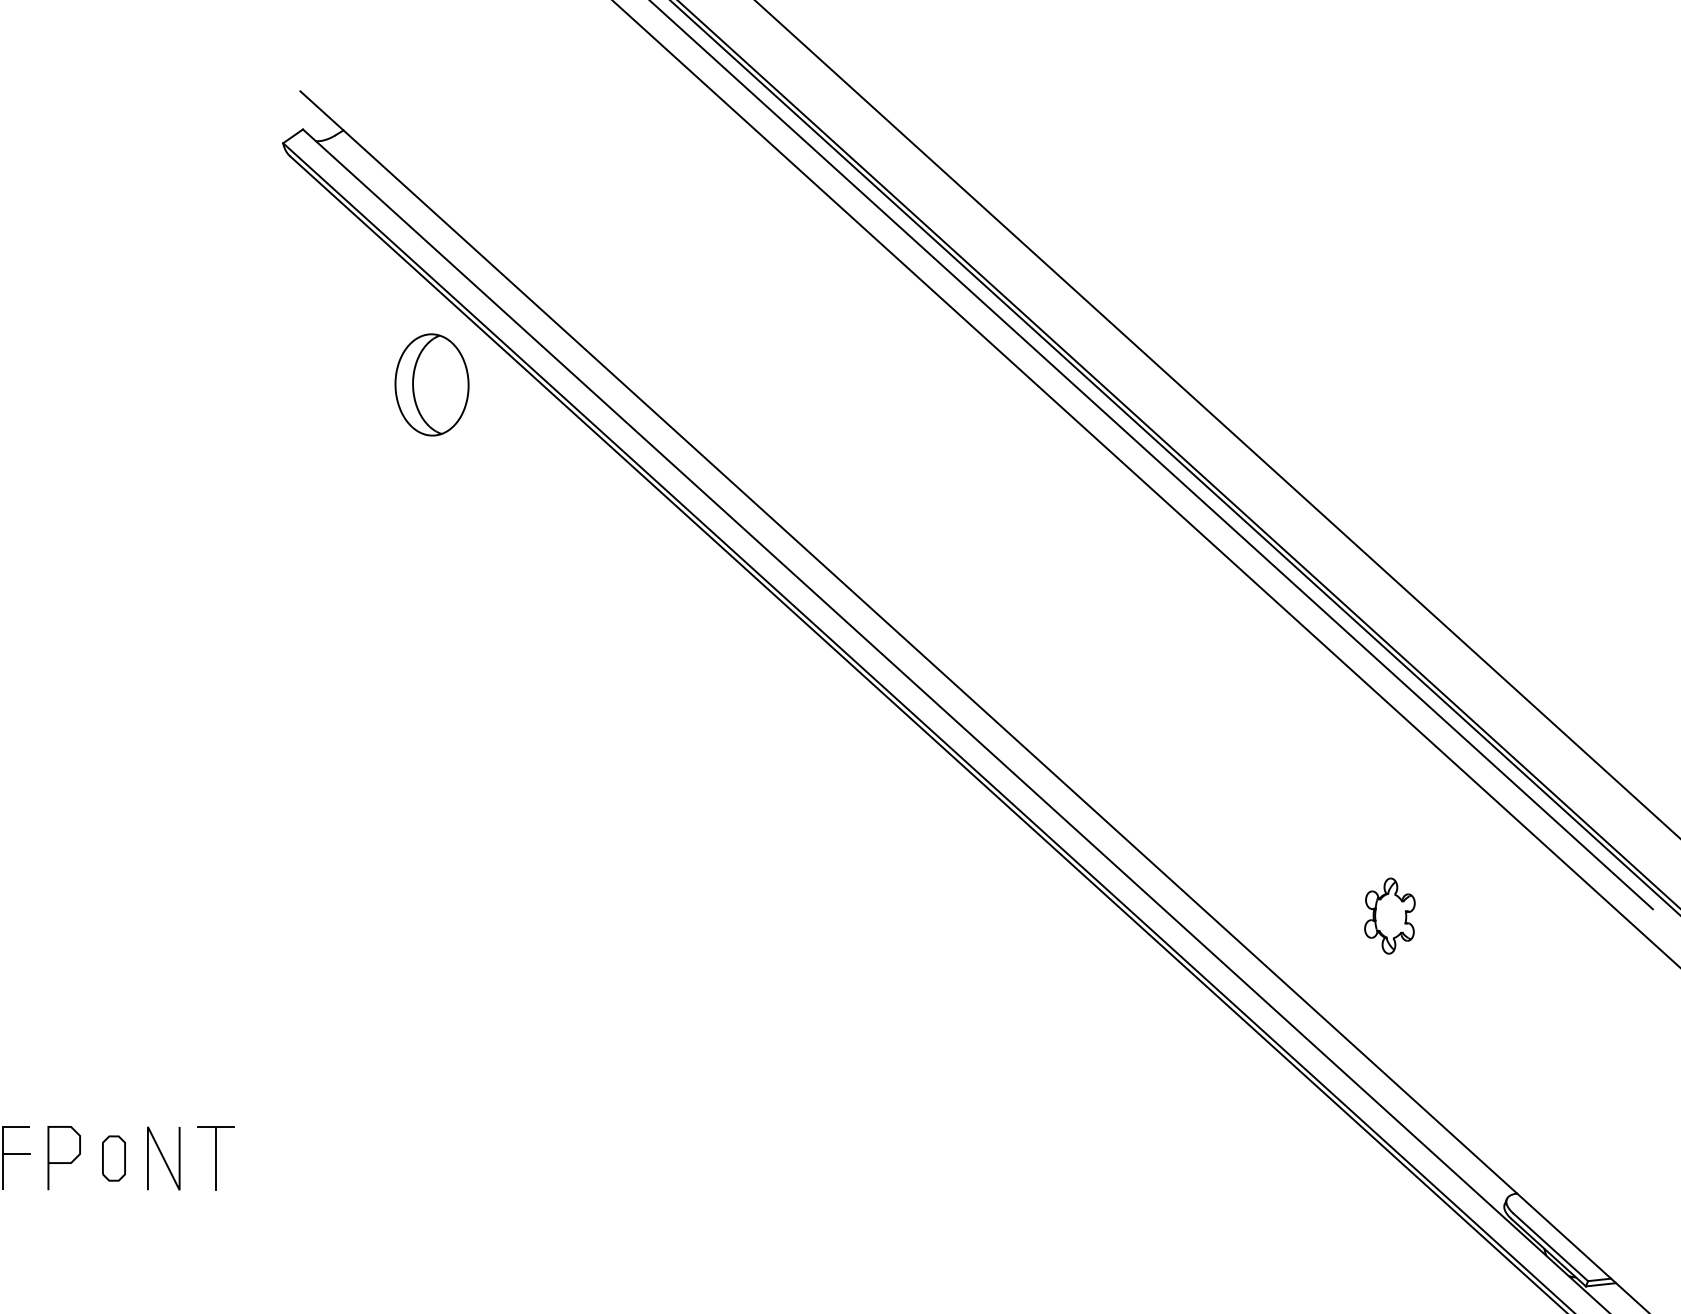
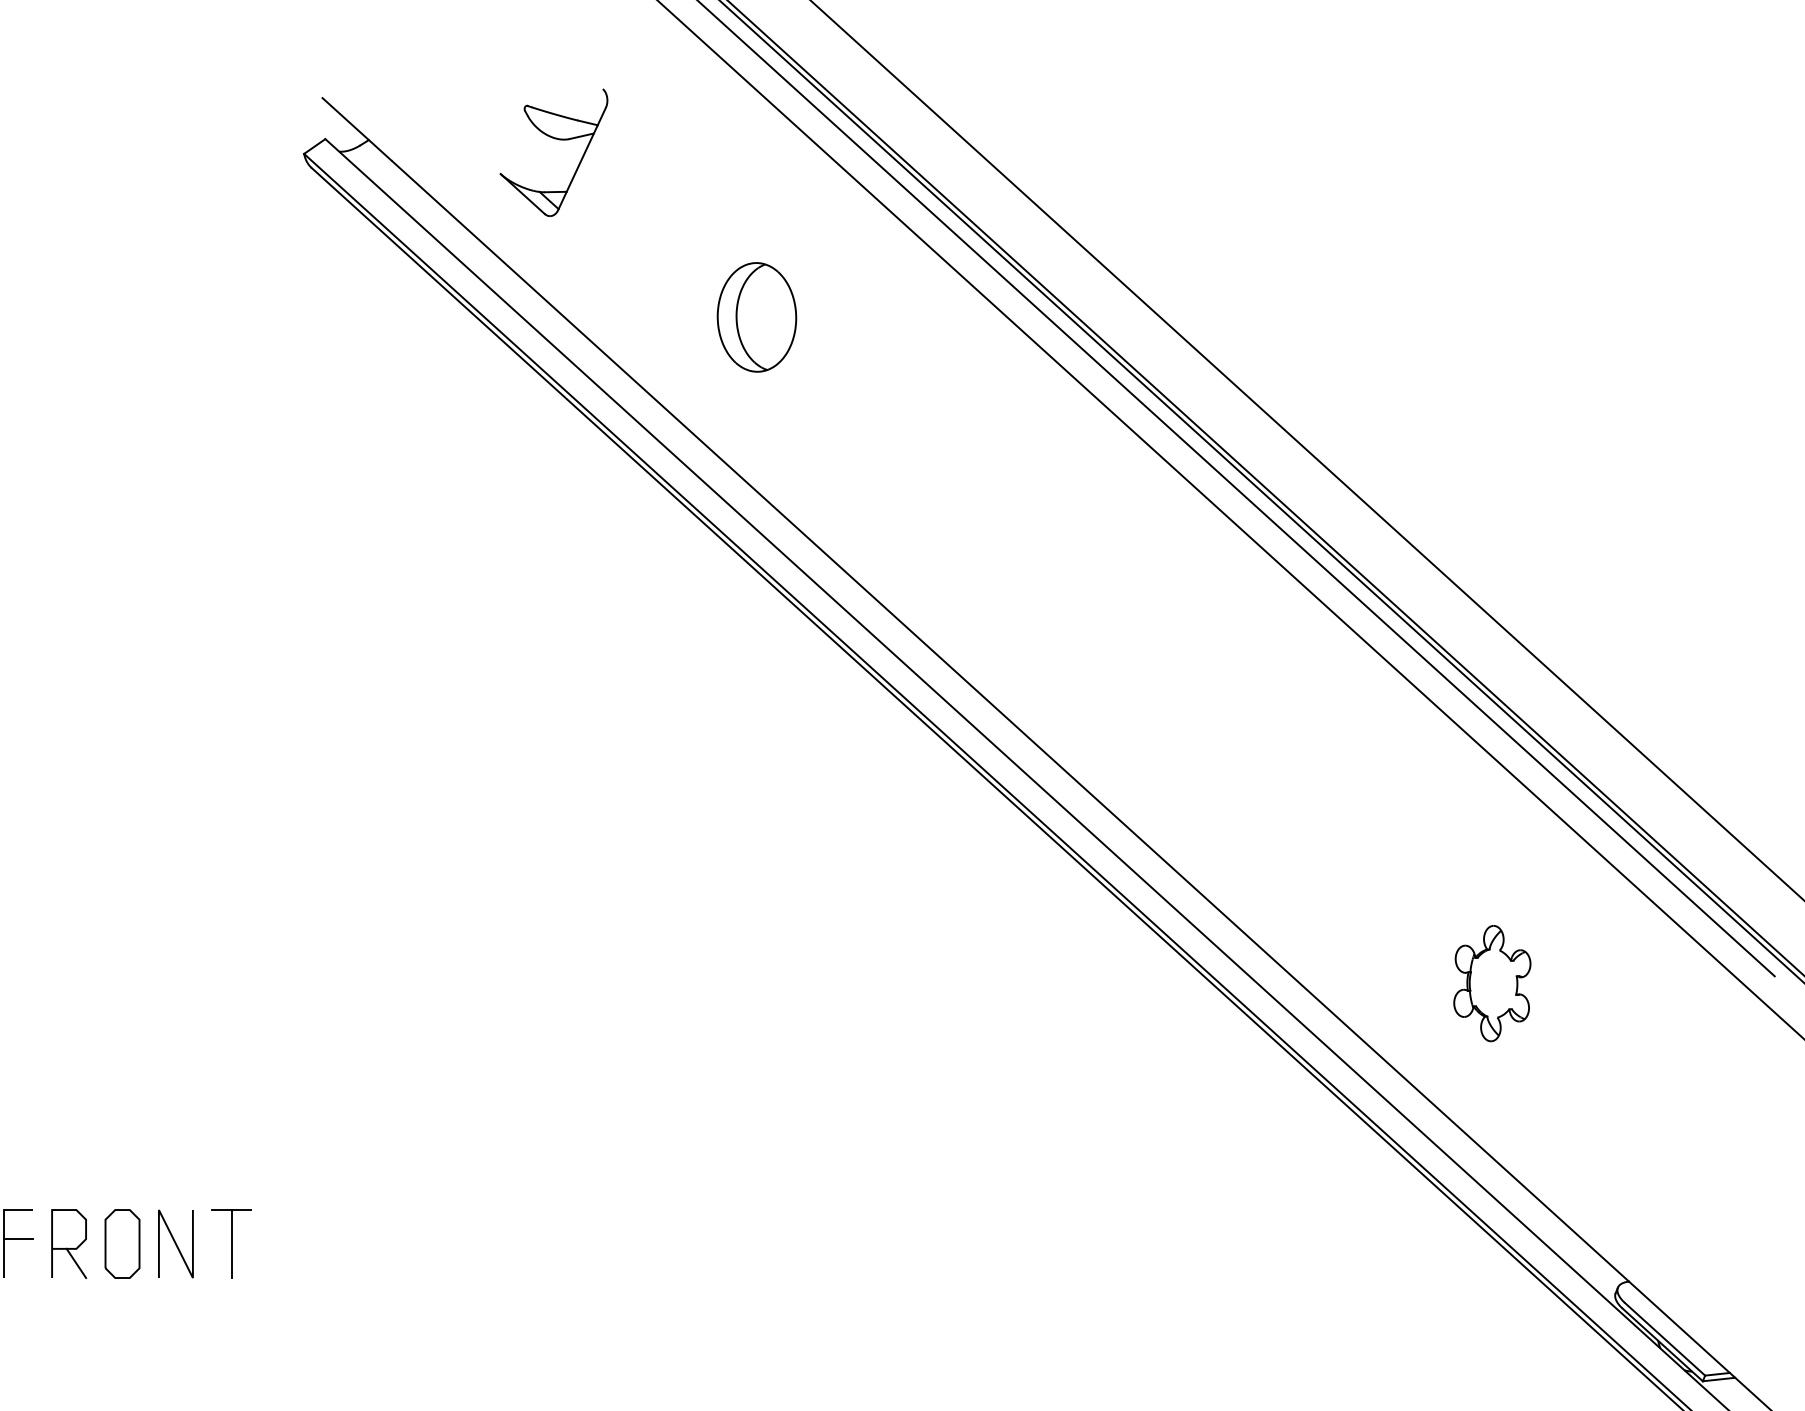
part: (517, 129) -> (555, 139), added
part: (431, 385) -> (756, 317), moved
part: (1390, 915) -> (1492, 983), size x1.43
part: (114, 1158) -> (122, 1243), size x1.43
line: (71, 1176) -> (76, 1263), added

